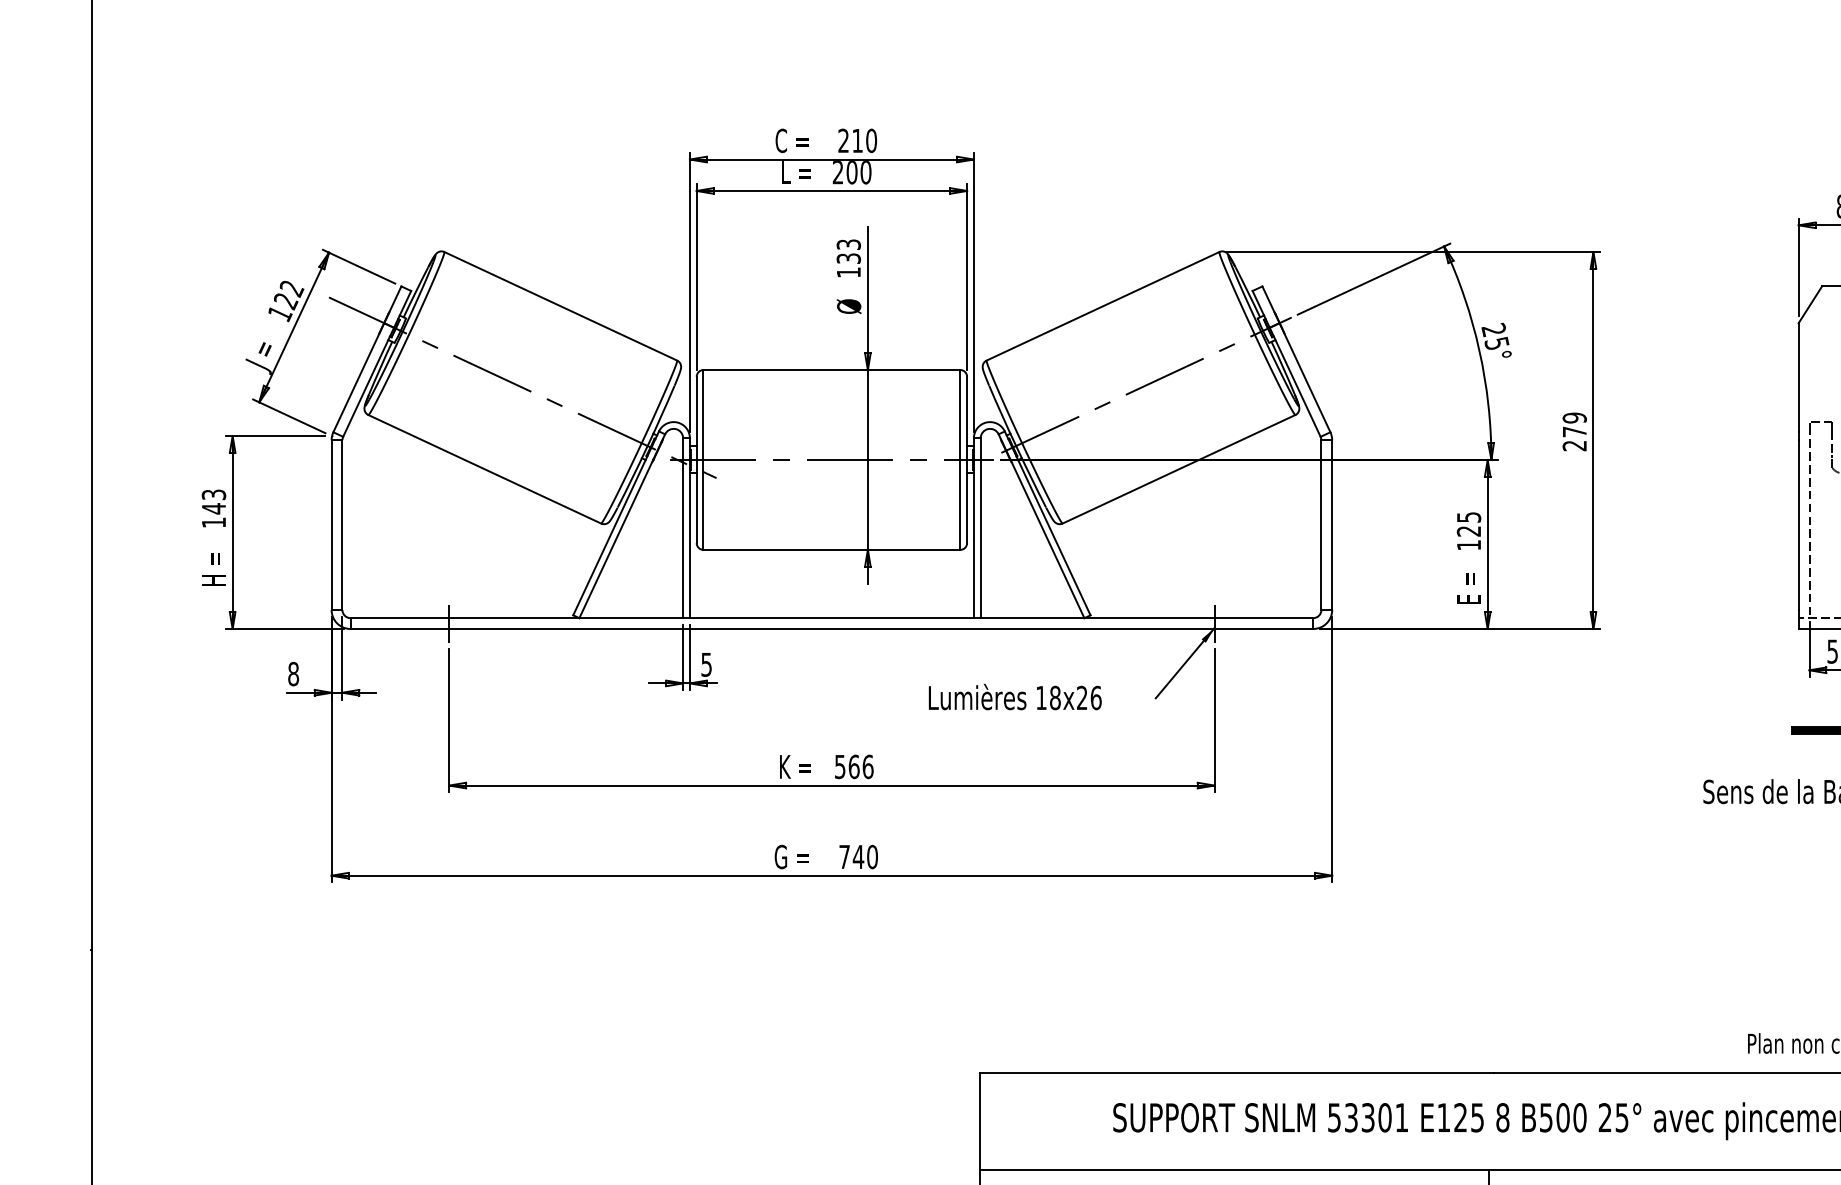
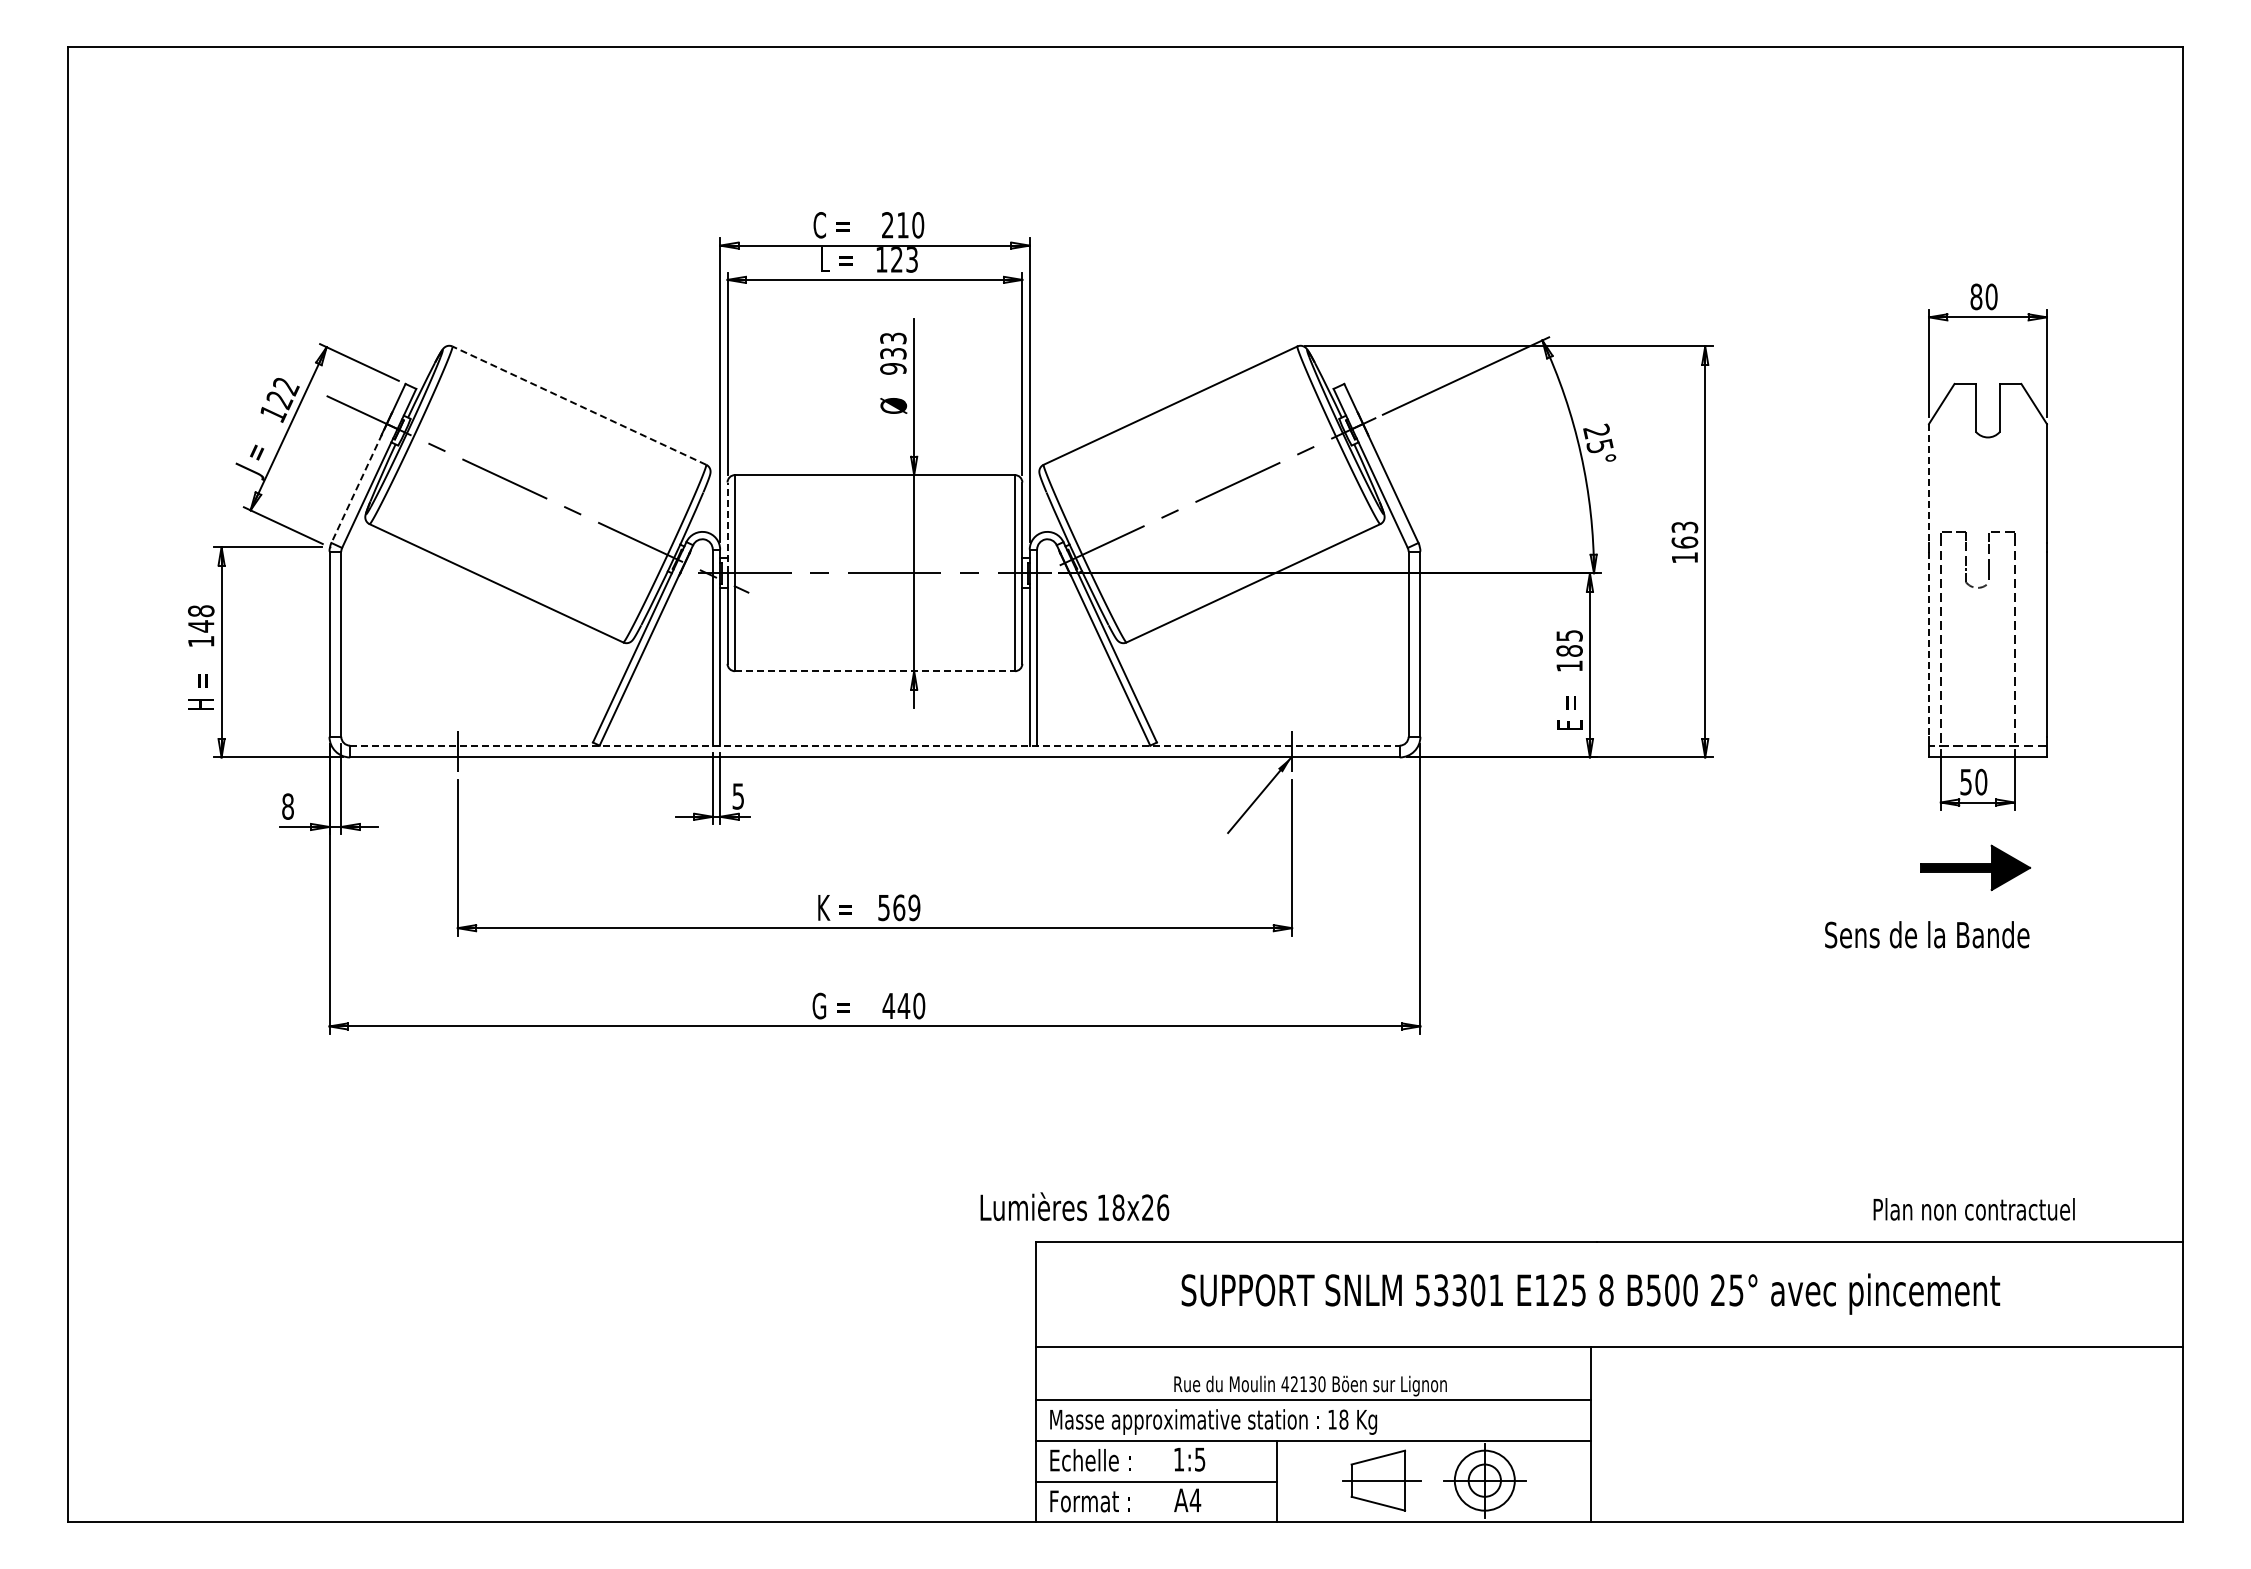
text: (852, 172) -> (897, 259), 200 -> 123
text: (848, 272) -> (893, 368), 133 -> 933
line: (560, 306) -> (579, 405), solid -> dashed
line: (359, 377) -> (359, 483), solid -> dashed
line: (1798, 378) -> (1928, 484), solid -> dashed
line: (696, 418) -> (727, 527), solid -> dashed
text: (1574, 431) -> (1684, 542), 279 -> 163
text: (214, 495) -> (201, 611), 143 -> 148
line: (1798, 525) -> (1928, 644), solid -> dashed
text: (1468, 530) -> (1569, 650), 125 -> 185
line: (832, 550) -> (875, 671), solid -> dashed
line: (831, 618) -> (874, 745), solid -> dashed
text: (1014, 696) -> (1074, 1206), moved
text: (868, 766) -> (914, 907), 566 -> 569
text: (844, 856) -> (888, 1005), 740 -> 440

